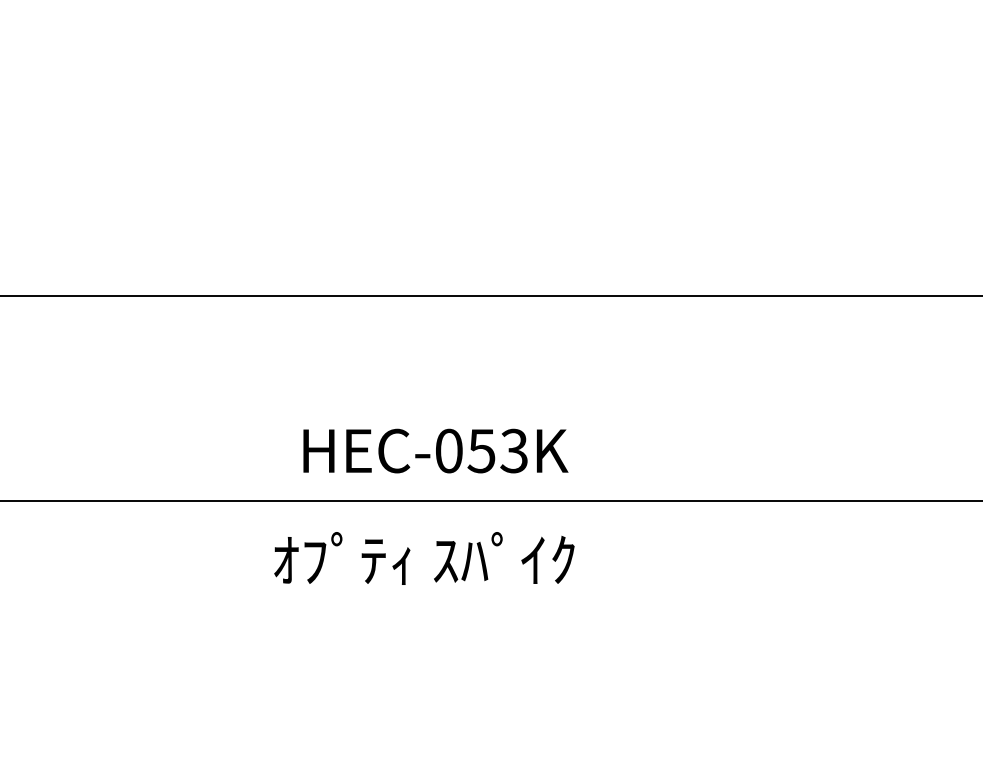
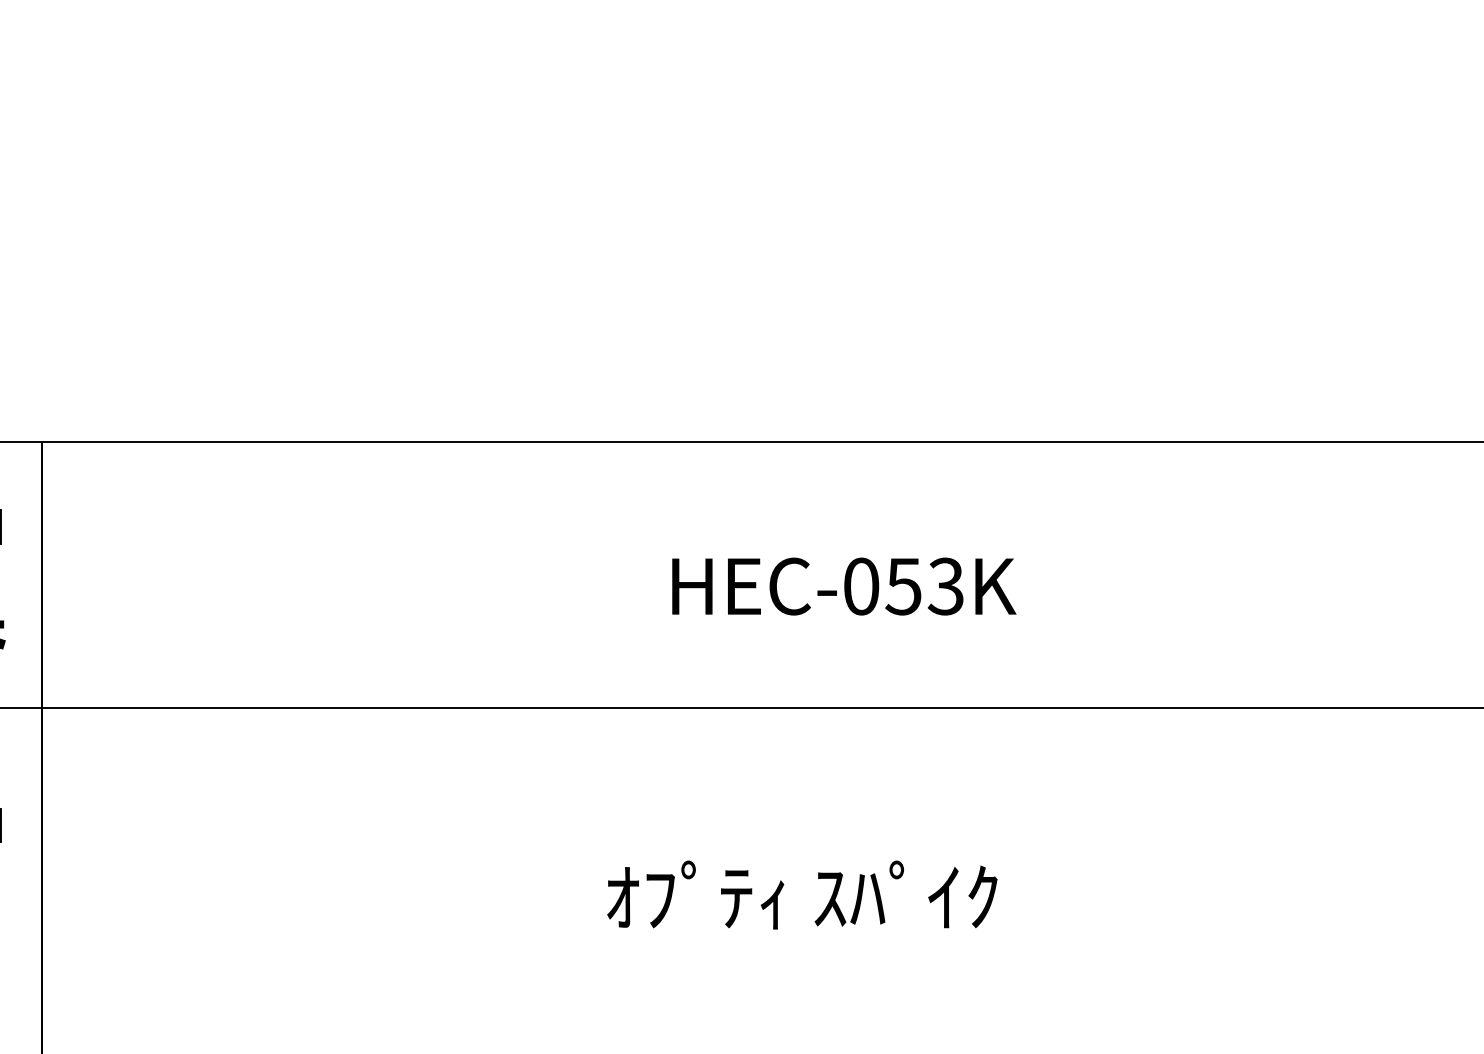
text: (436, 451) -> (844, 586), moved
text: (424, 558) -> (802, 894), moved

